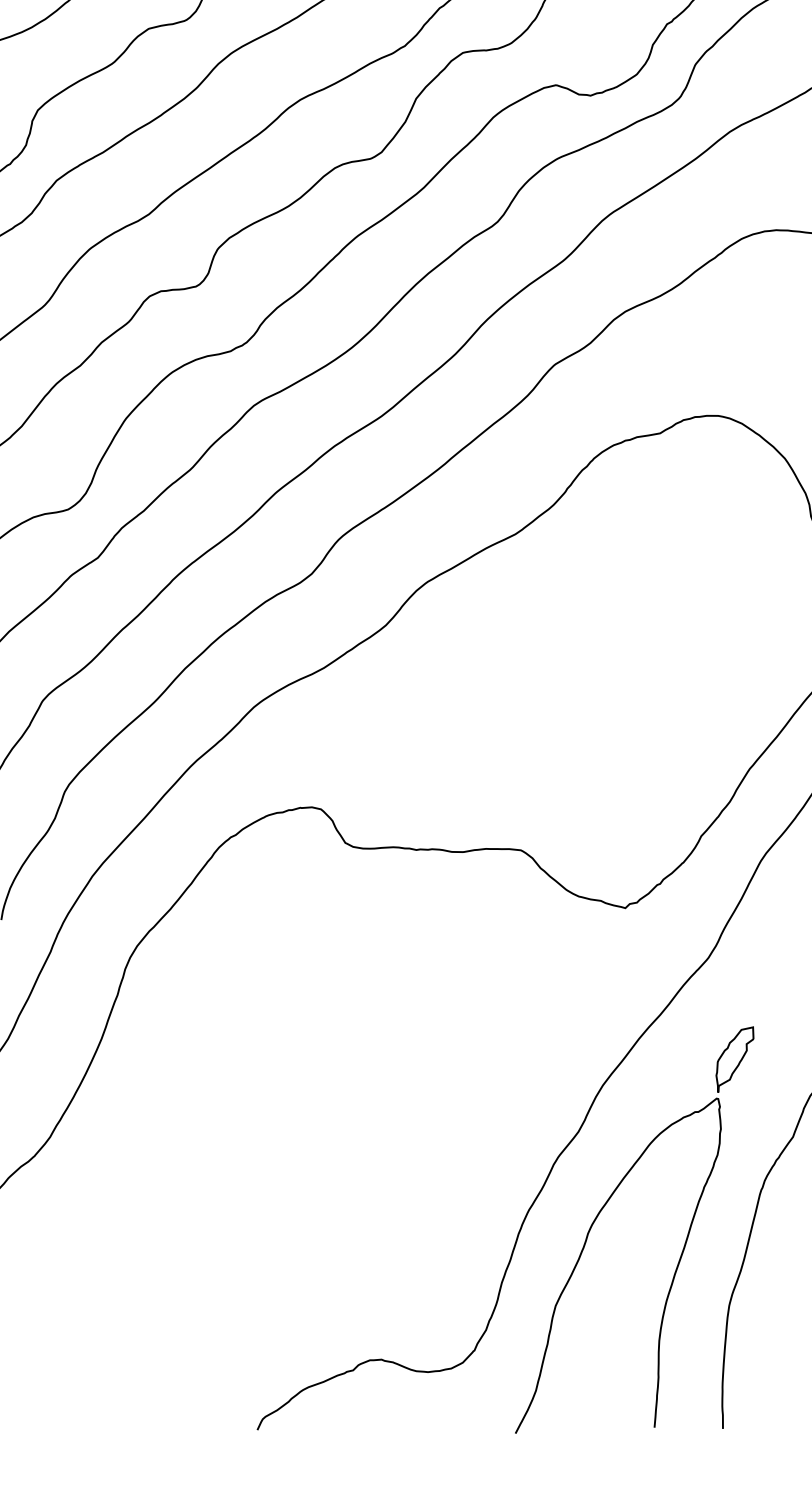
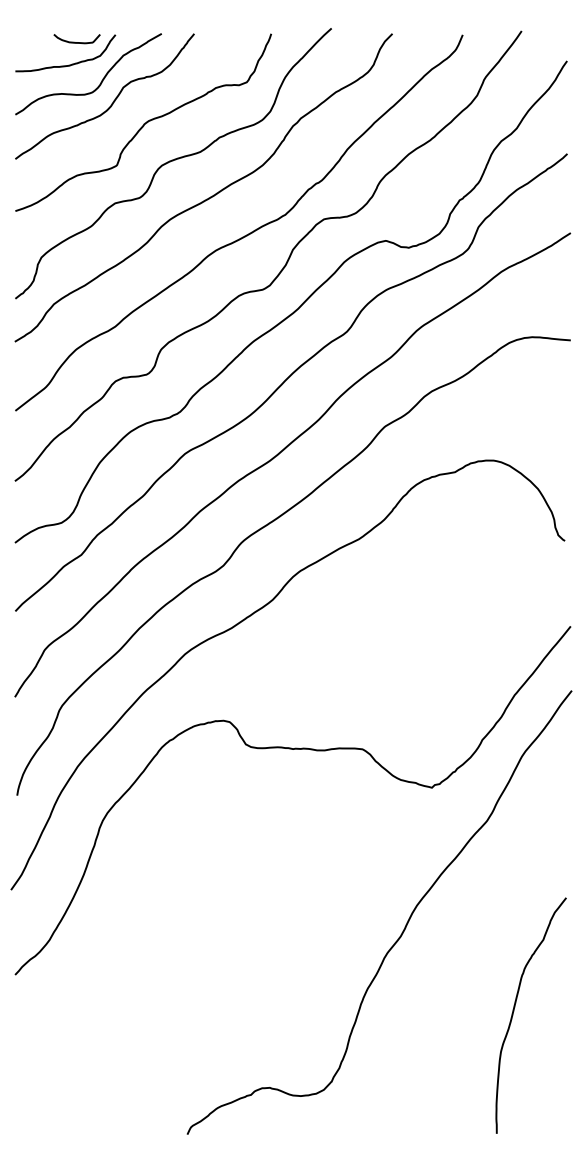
part: (606, 1205) -> (419, 985), removed

